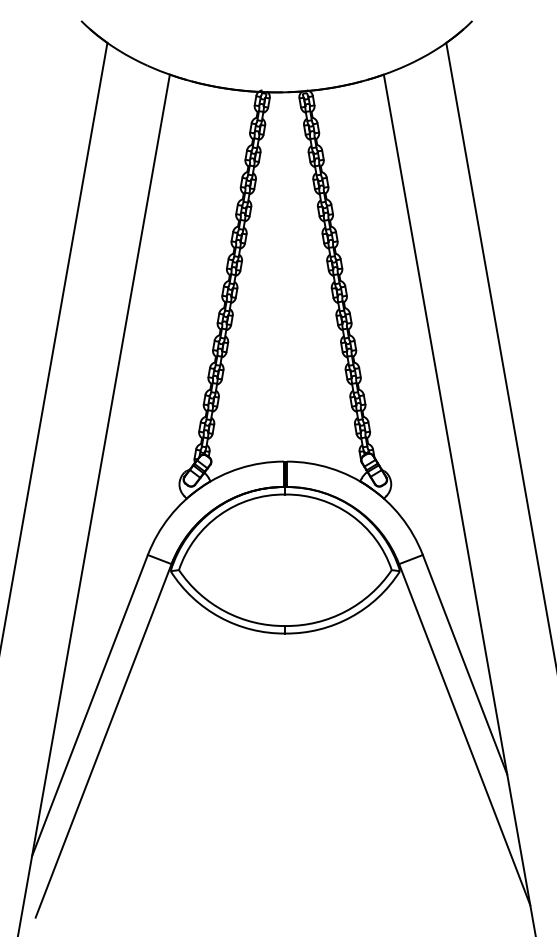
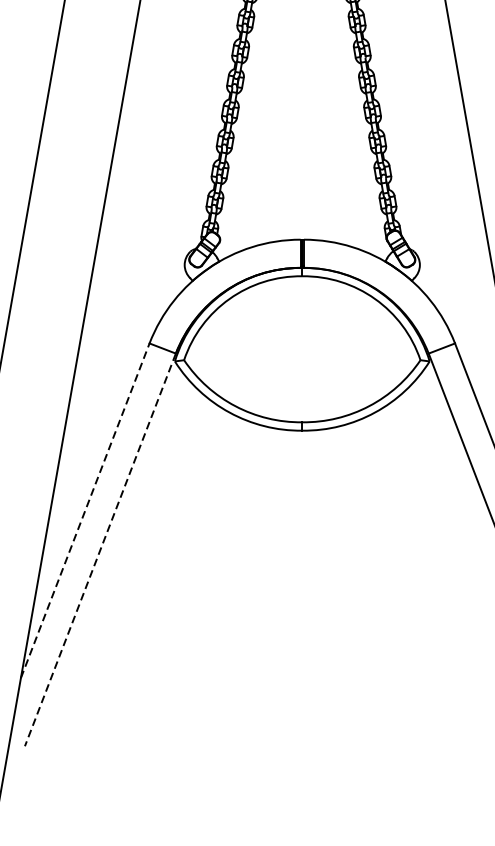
line: (90, 705) -> (85, 510), solid -> dashed
line: (103, 741) -> (100, 550), solid -> dashed

